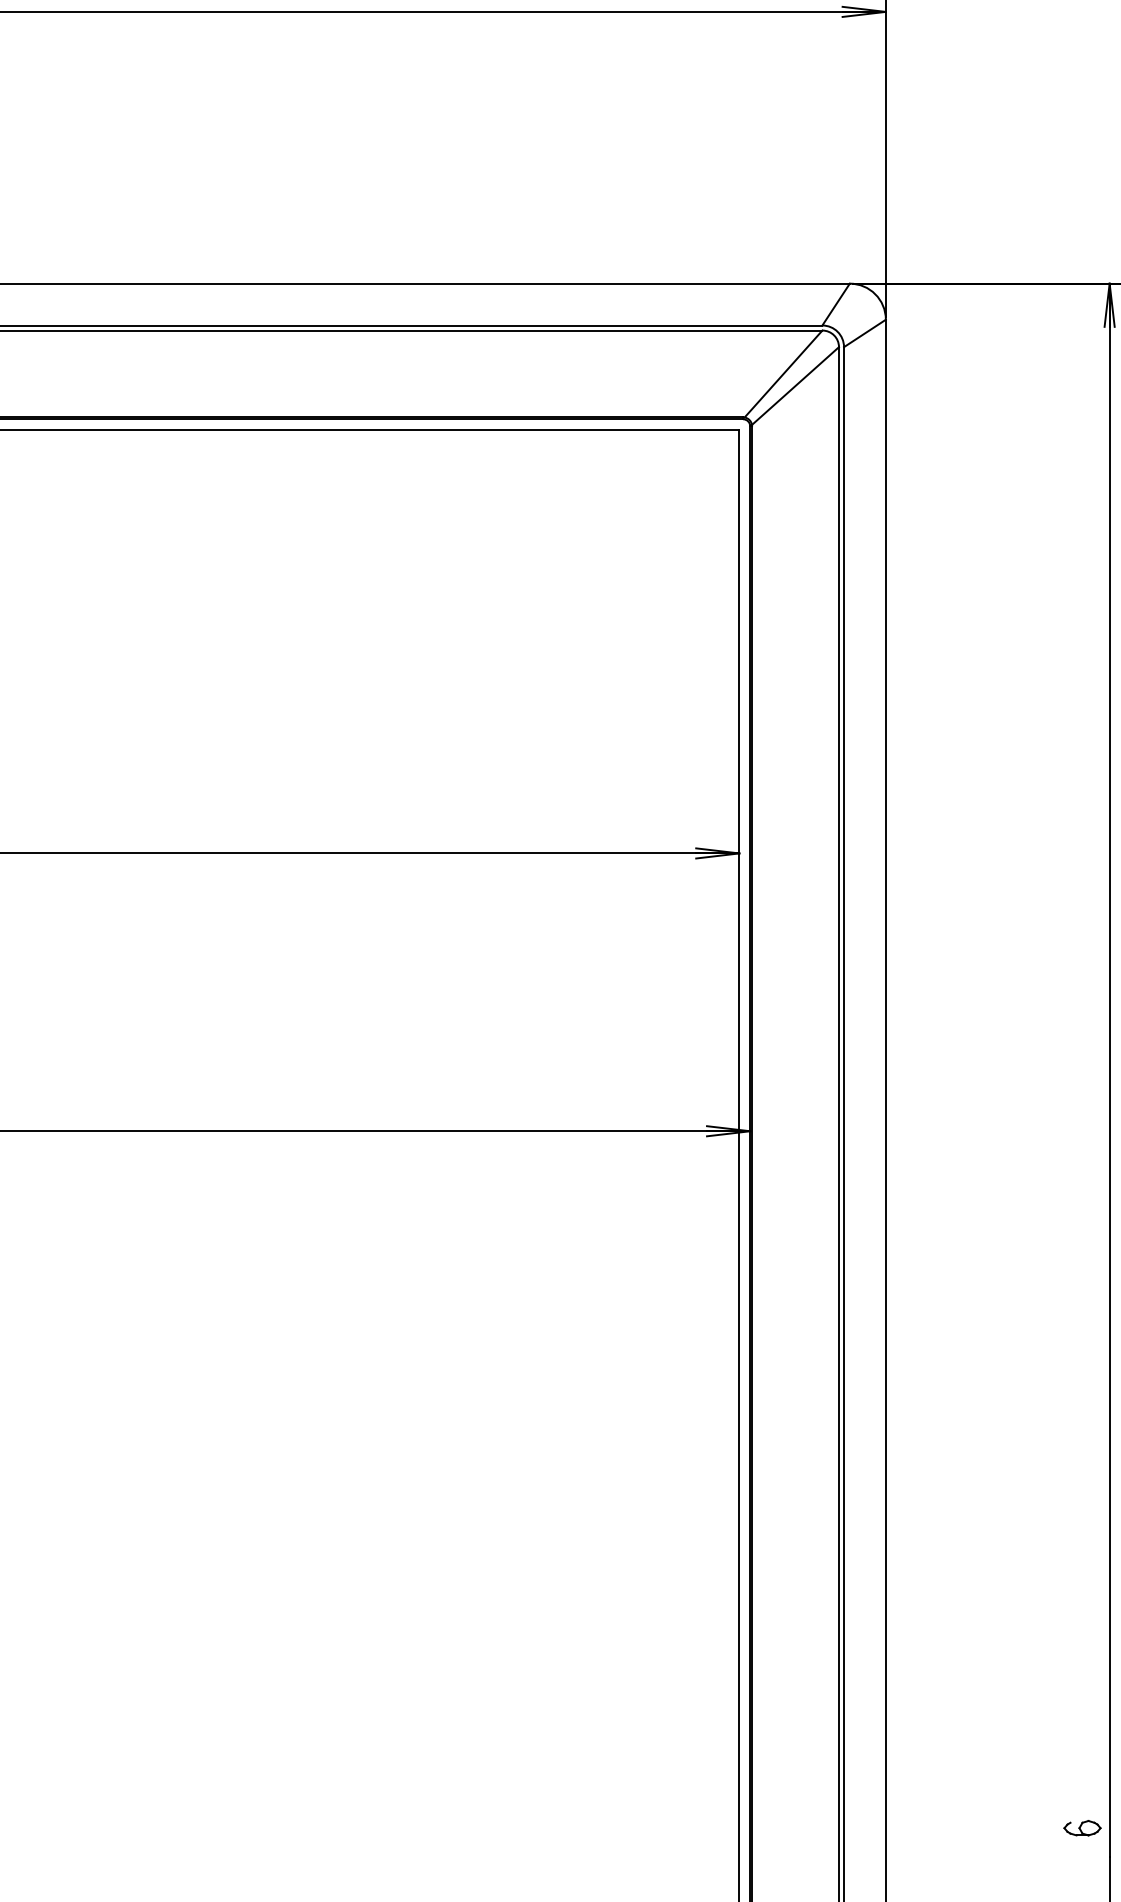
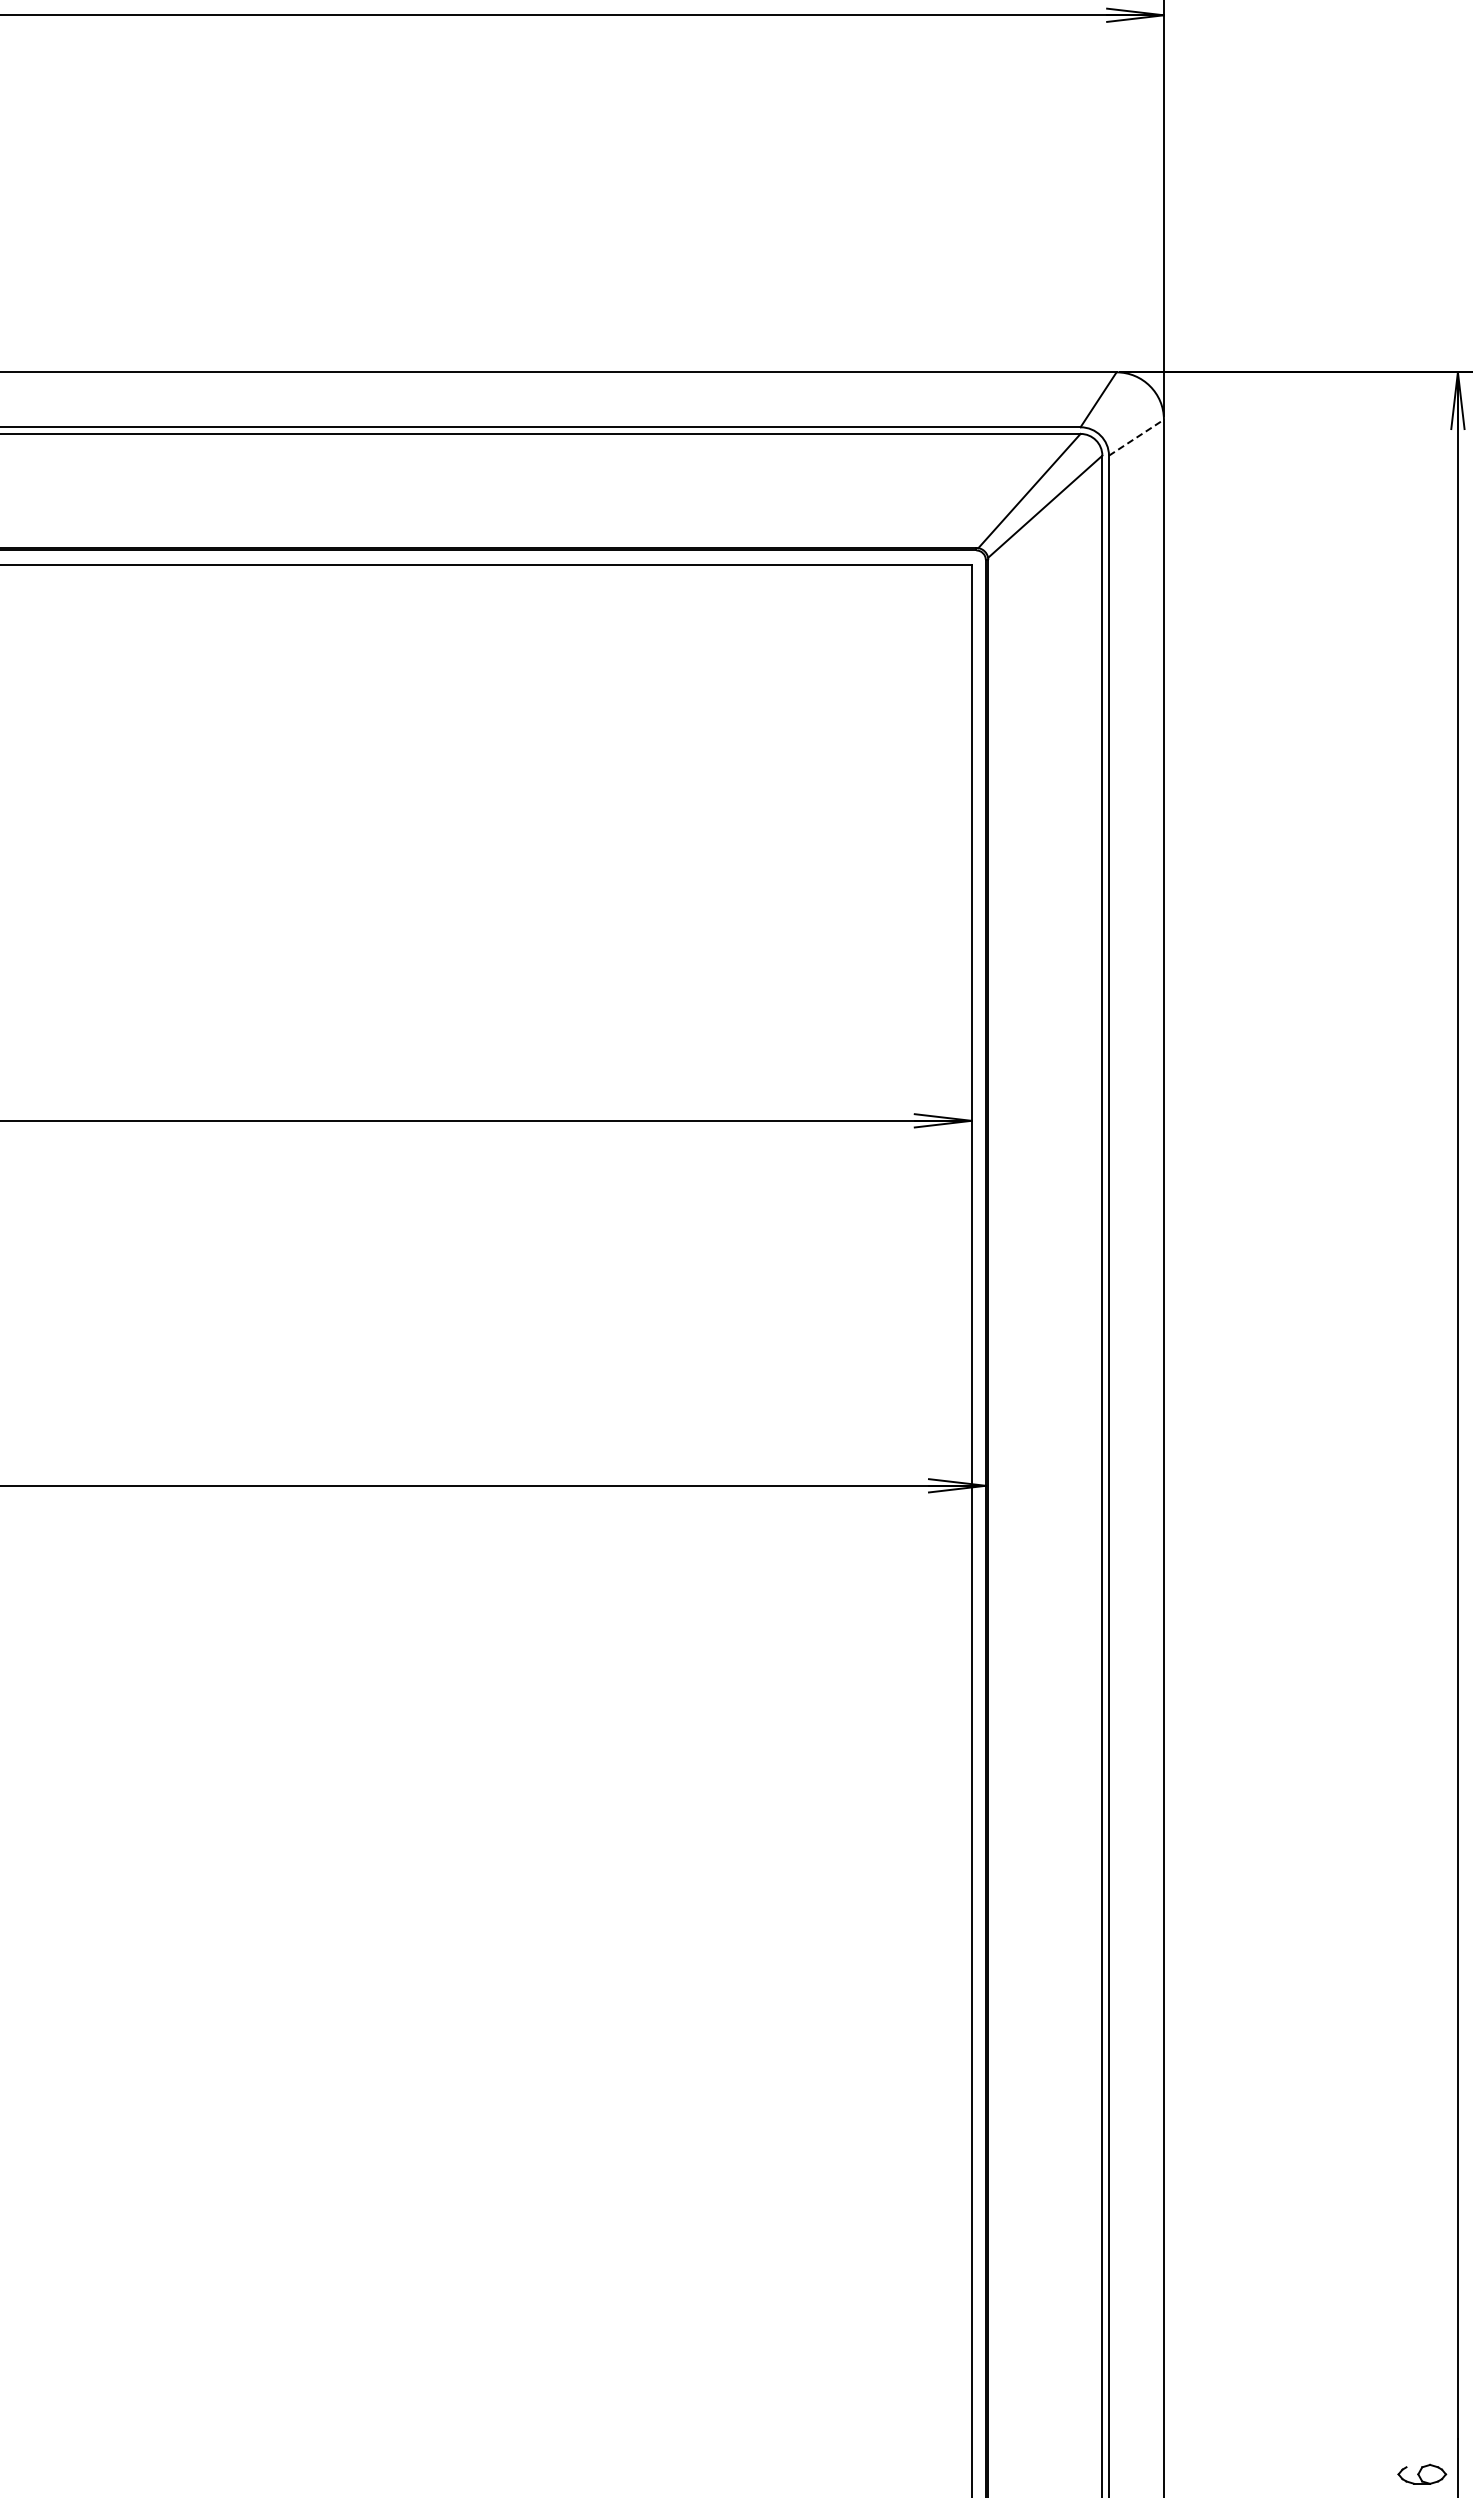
line: (864, 333) -> (1136, 437), solid -> dashed
part: (1082, 1827) -> (1422, 2473), moved

